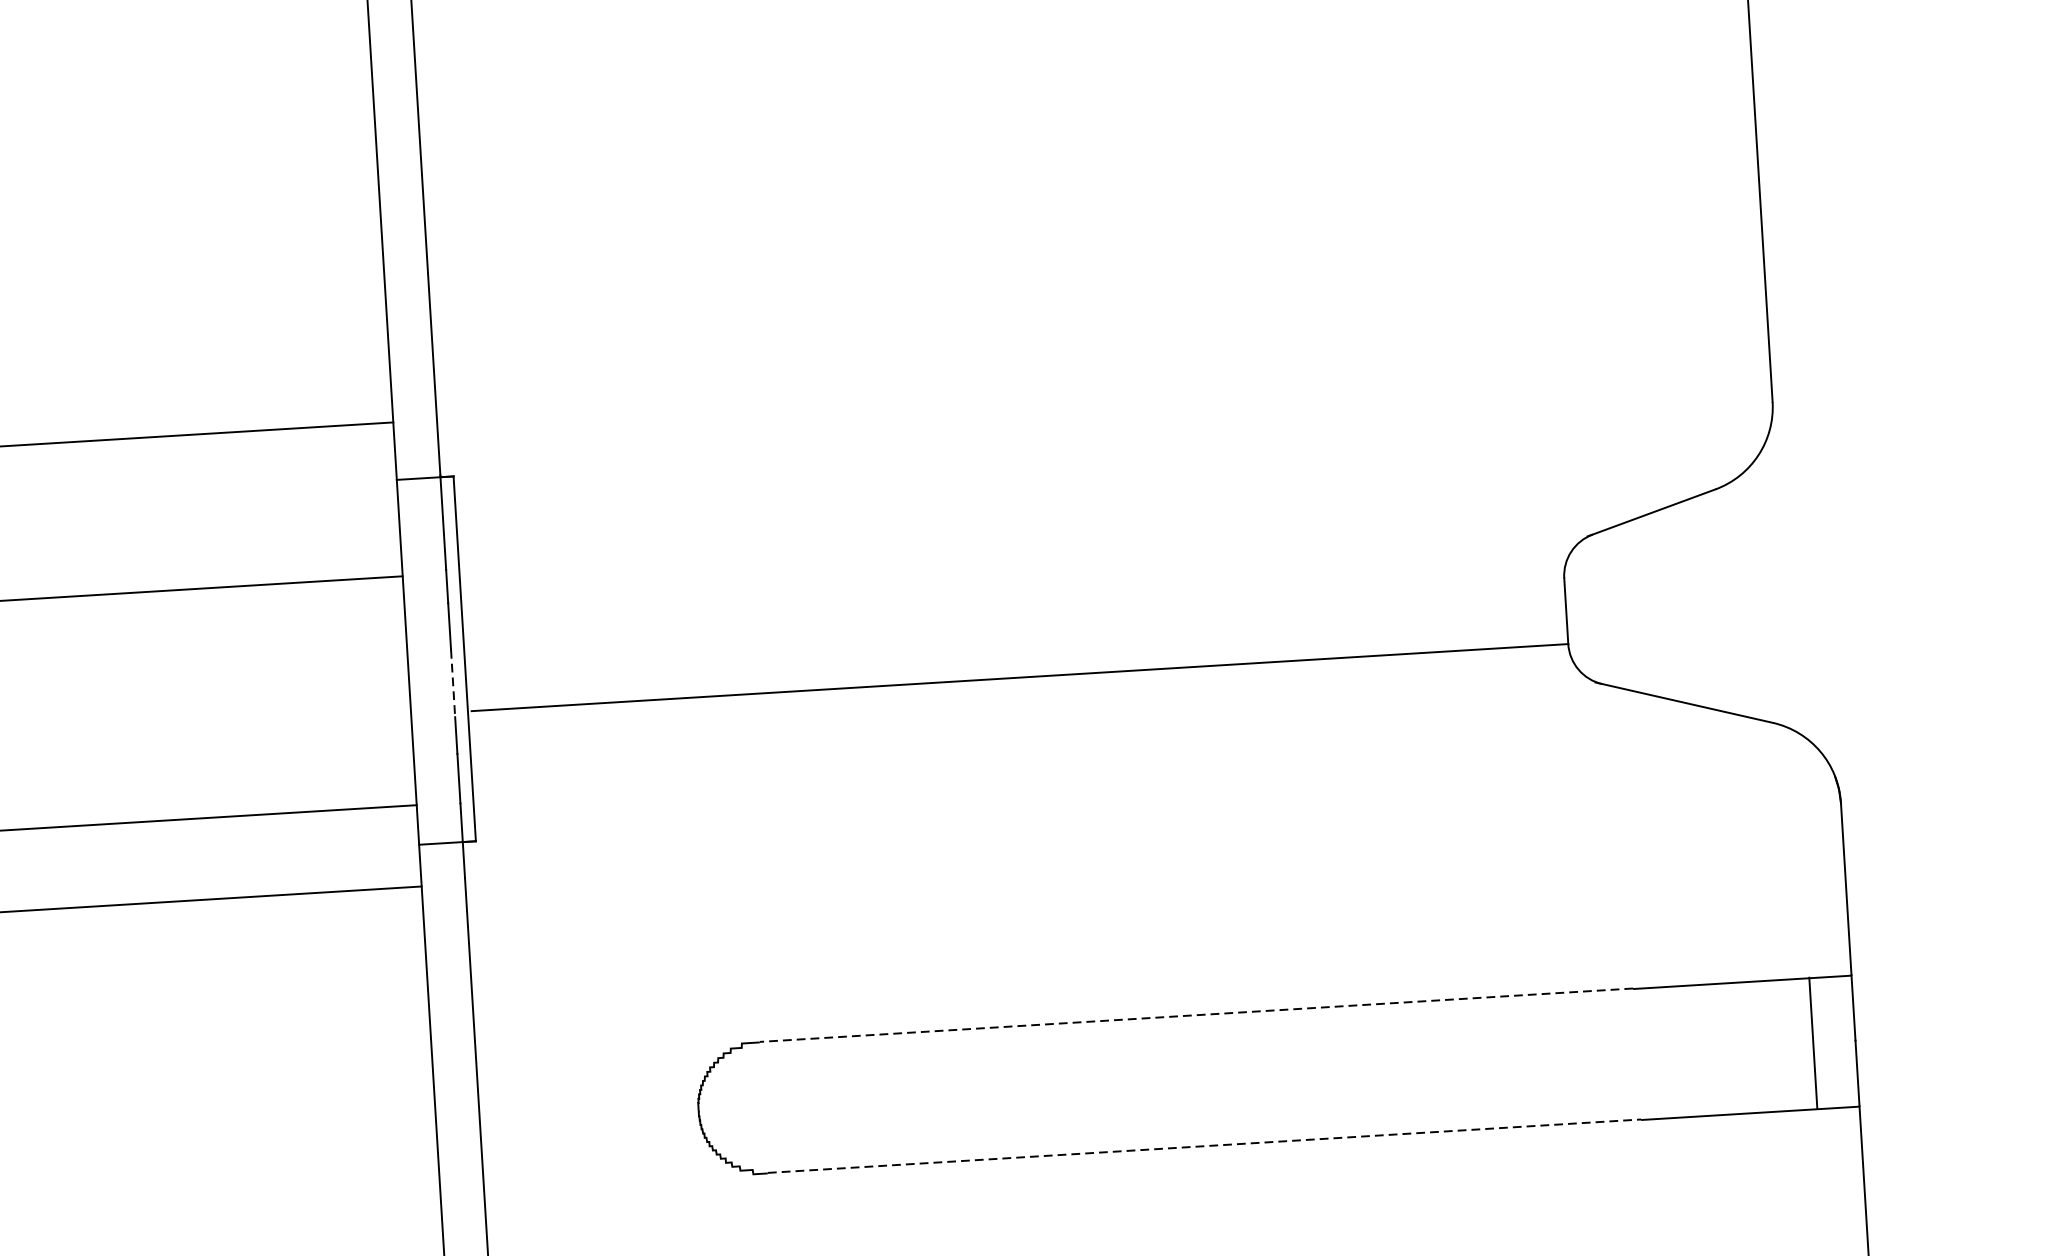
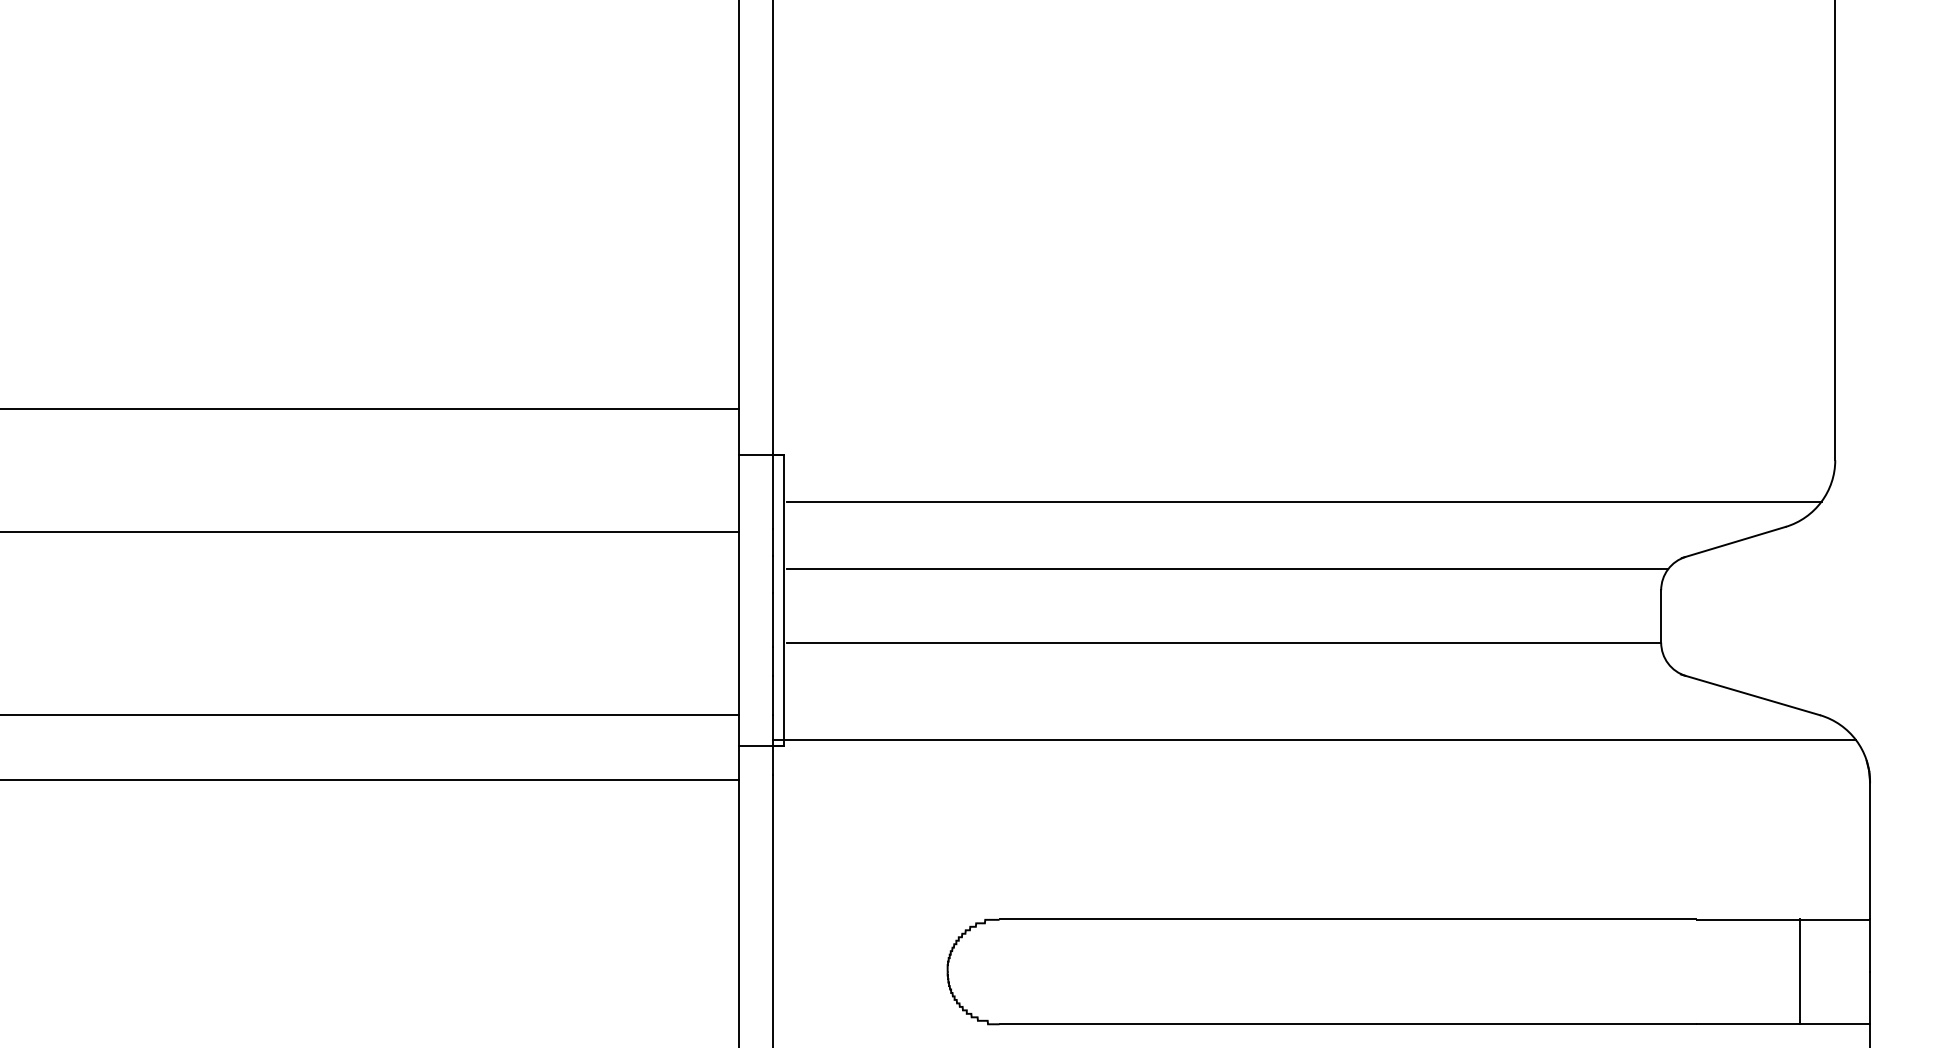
line: (1108, 494) -> (1303, 501), added
line: (1018, 585) -> (1227, 569), added
line: (453, 683) -> (773, 619), dashed -> solid
line: (1141, 793) -> (1314, 740), added
line: (1196, 1015) -> (1347, 919), dashed -> solid
line: (1813, 1043) -> (1800, 971), moved
line: (1205, 1145) -> (1348, 1023), dashed -> solid

